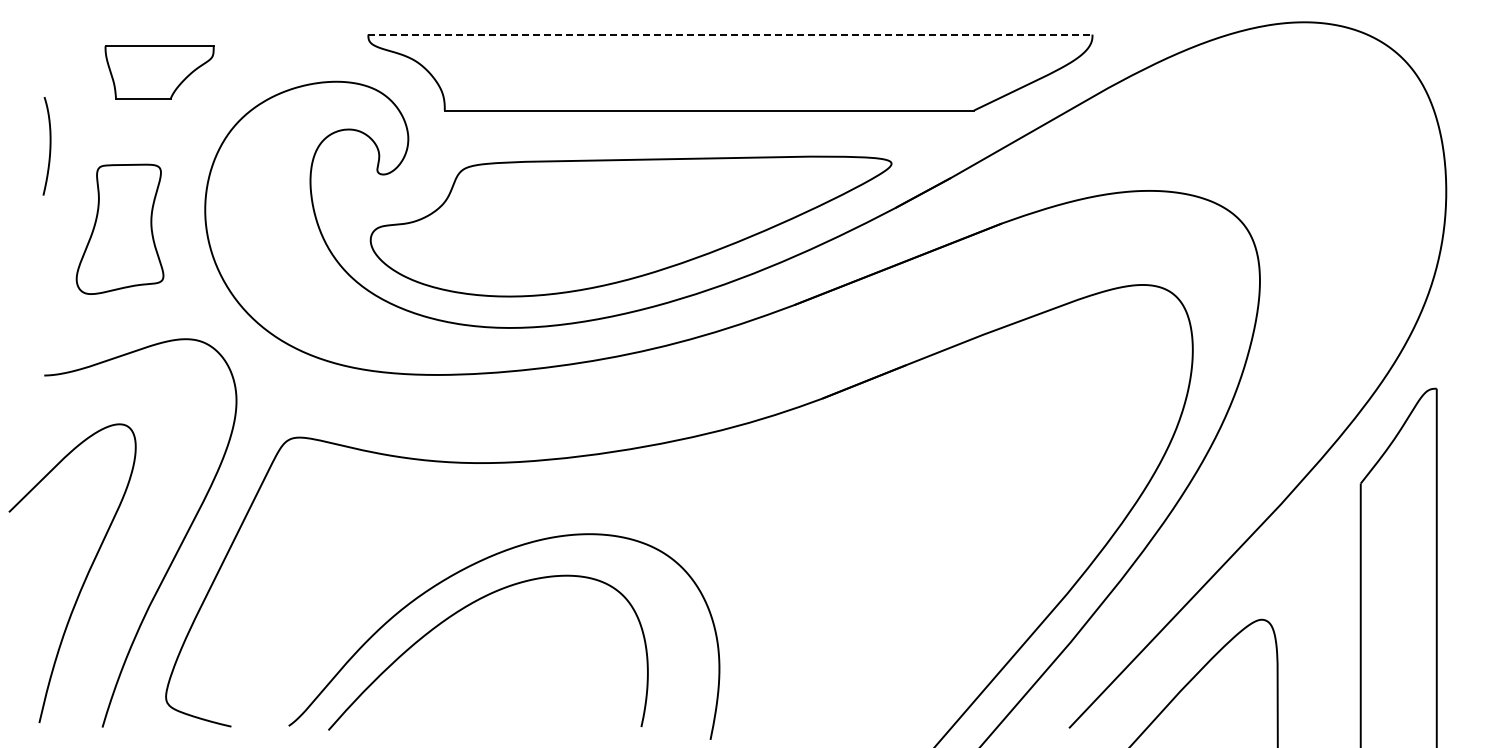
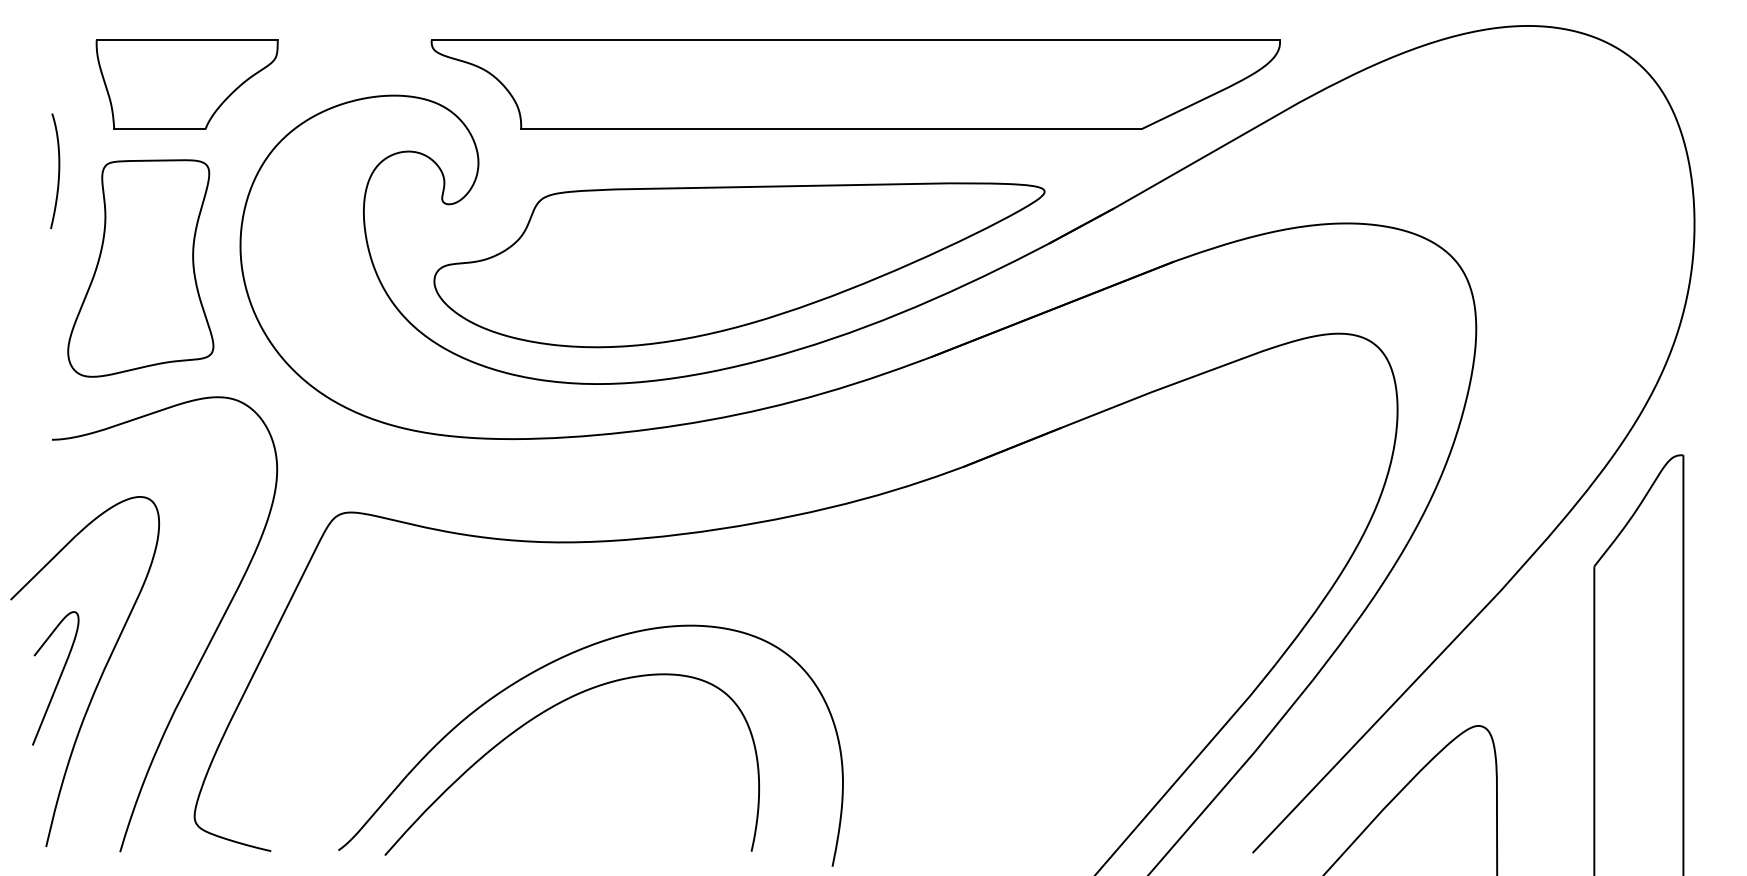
line: (730, 34) -> (855, 40), dashed -> solid
part: (159, 72) -> (186, 84), size x1.43
part: (119, 229) -> (140, 268), size x1.43
curve: (49, 579) -> (58, 678), added

